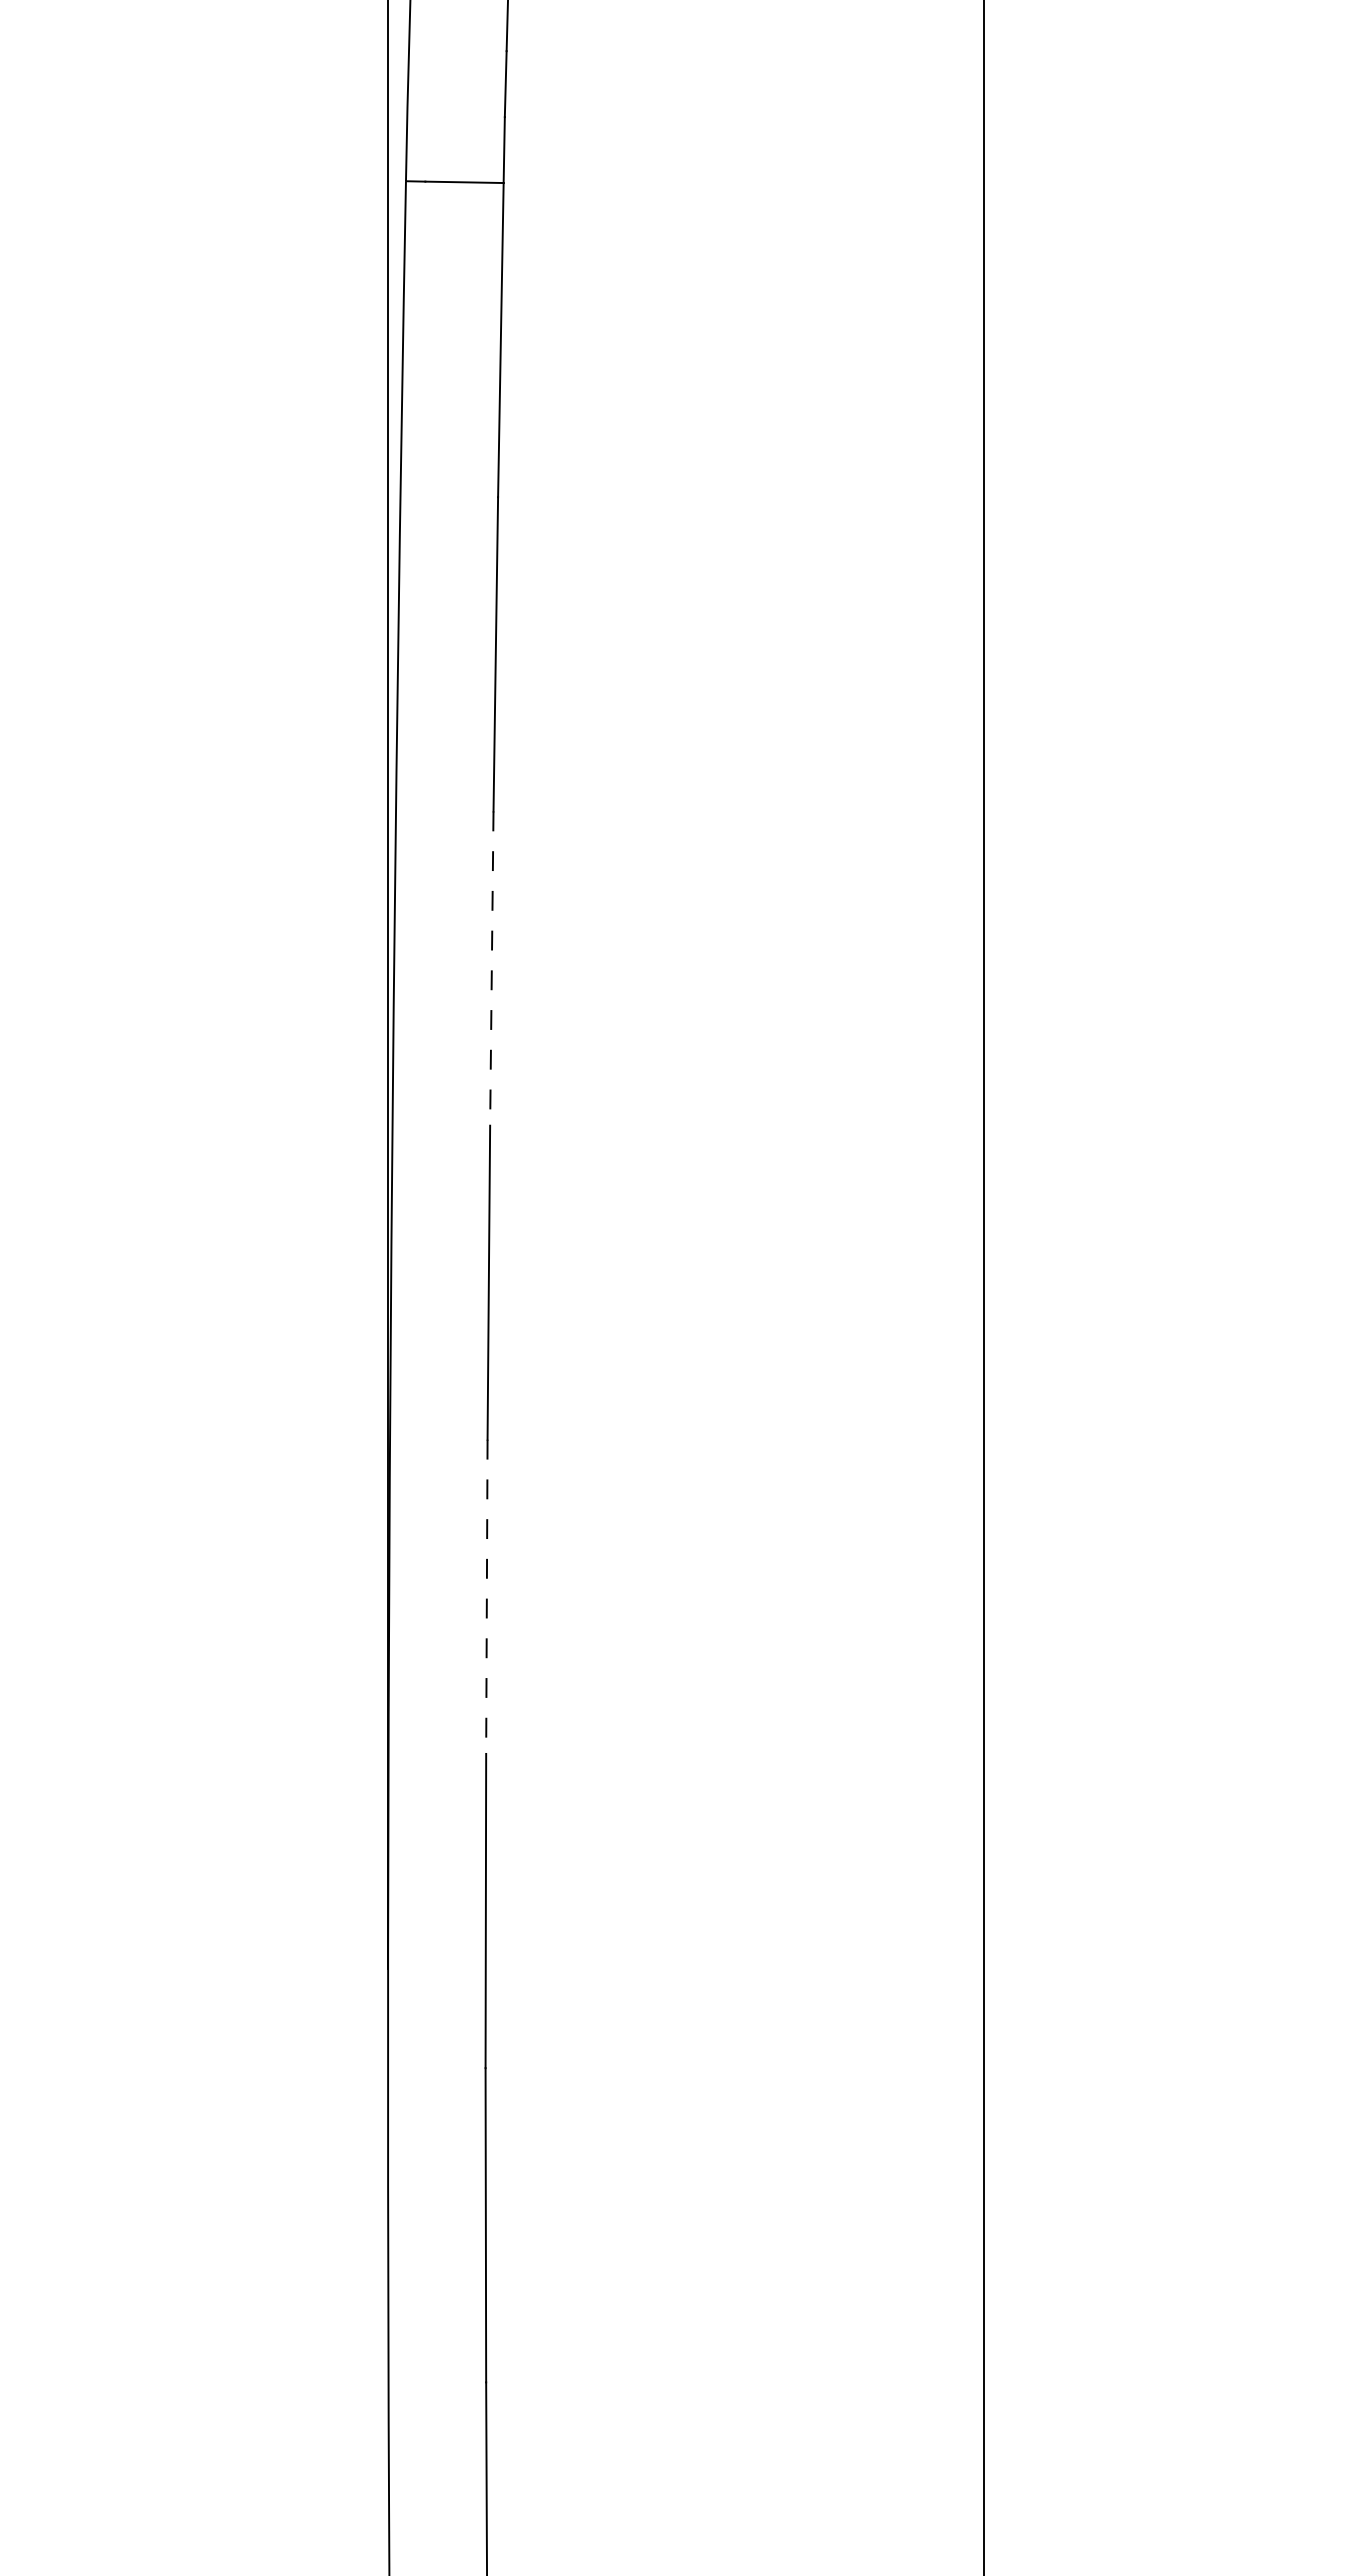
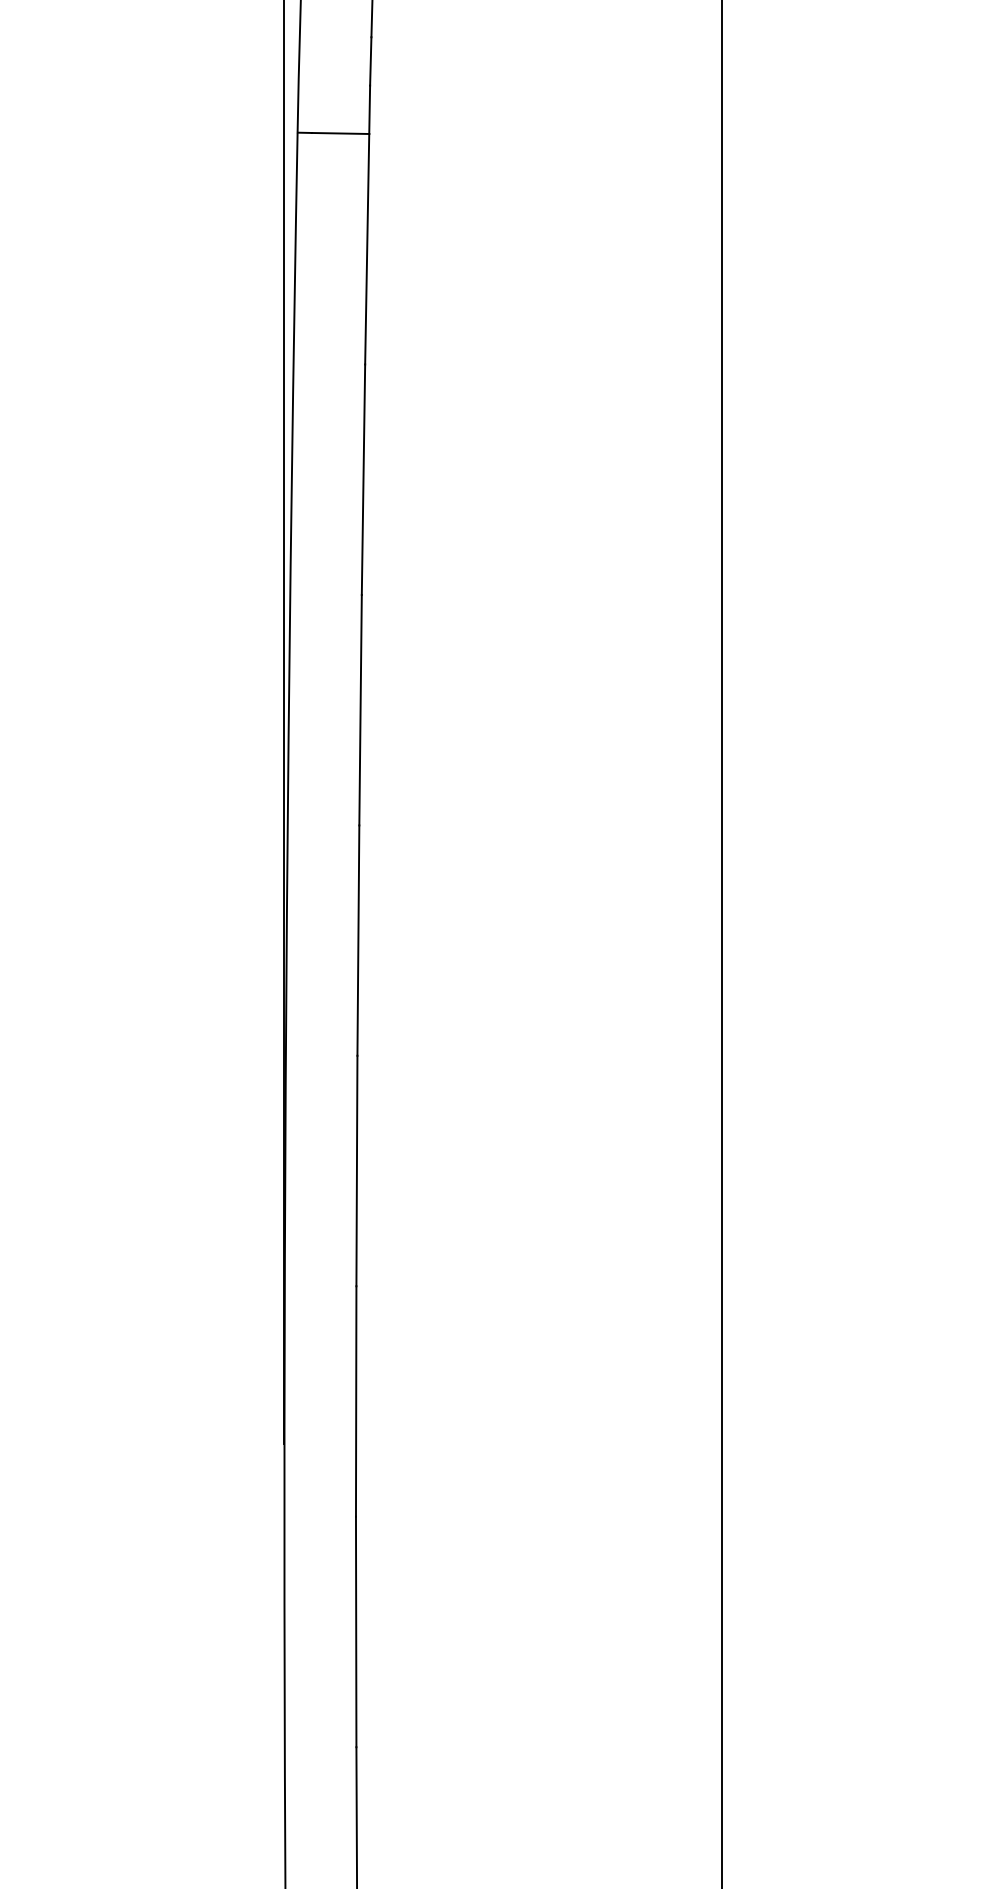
line: (491, 969) -> (360, 710), dashed -> solid
line: (486, 1597) -> (356, 1171), dashed -> solid

